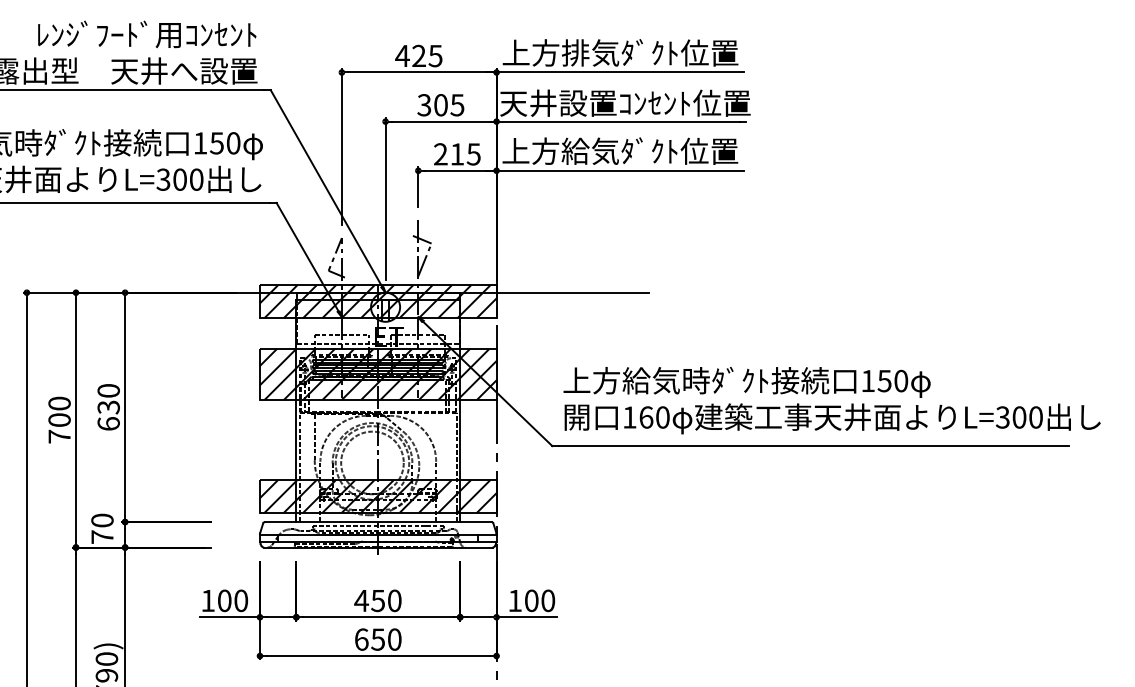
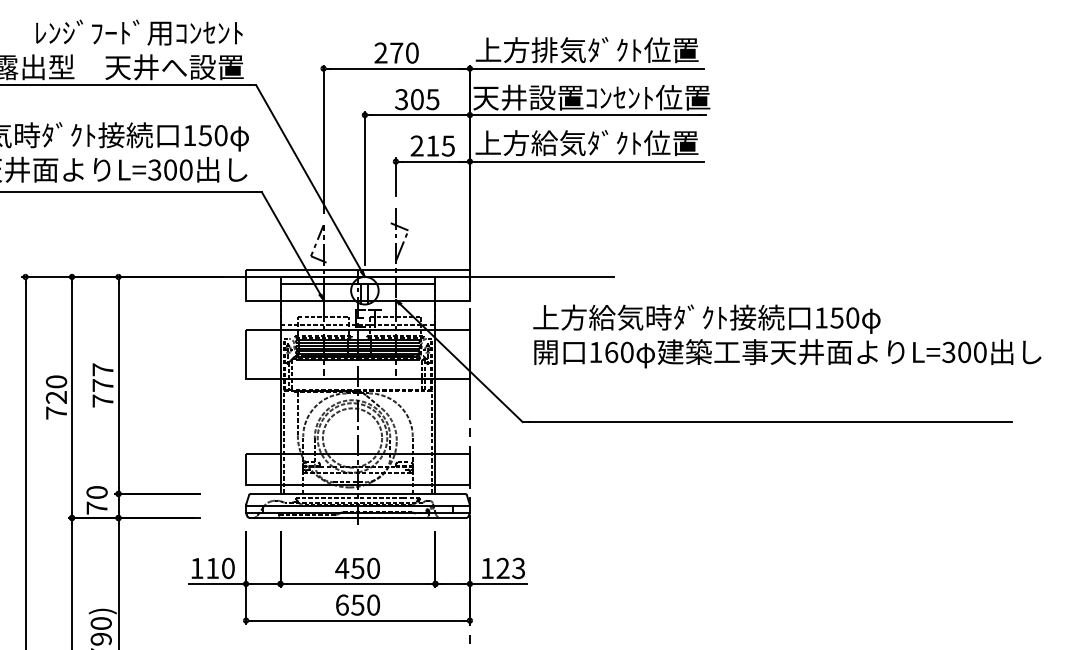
text: (418, 55) -> (396, 52), 425 -> 270
hatch: (378, 301) -> (358, 285), removed
hatch: (378, 374) -> (358, 354), removed
text: (831, 400) -> (786, 336), moved
text: (108, 407) -> (102, 385), 630 -> 777
text: (59, 419) -> (56, 396), 700 -> 720
hatch: (378, 496) -> (358, 469), removed
text: (224, 600) -> (212, 568), 100 -> 110
text: (539, 600) -> (510, 568), 100 -> 123

